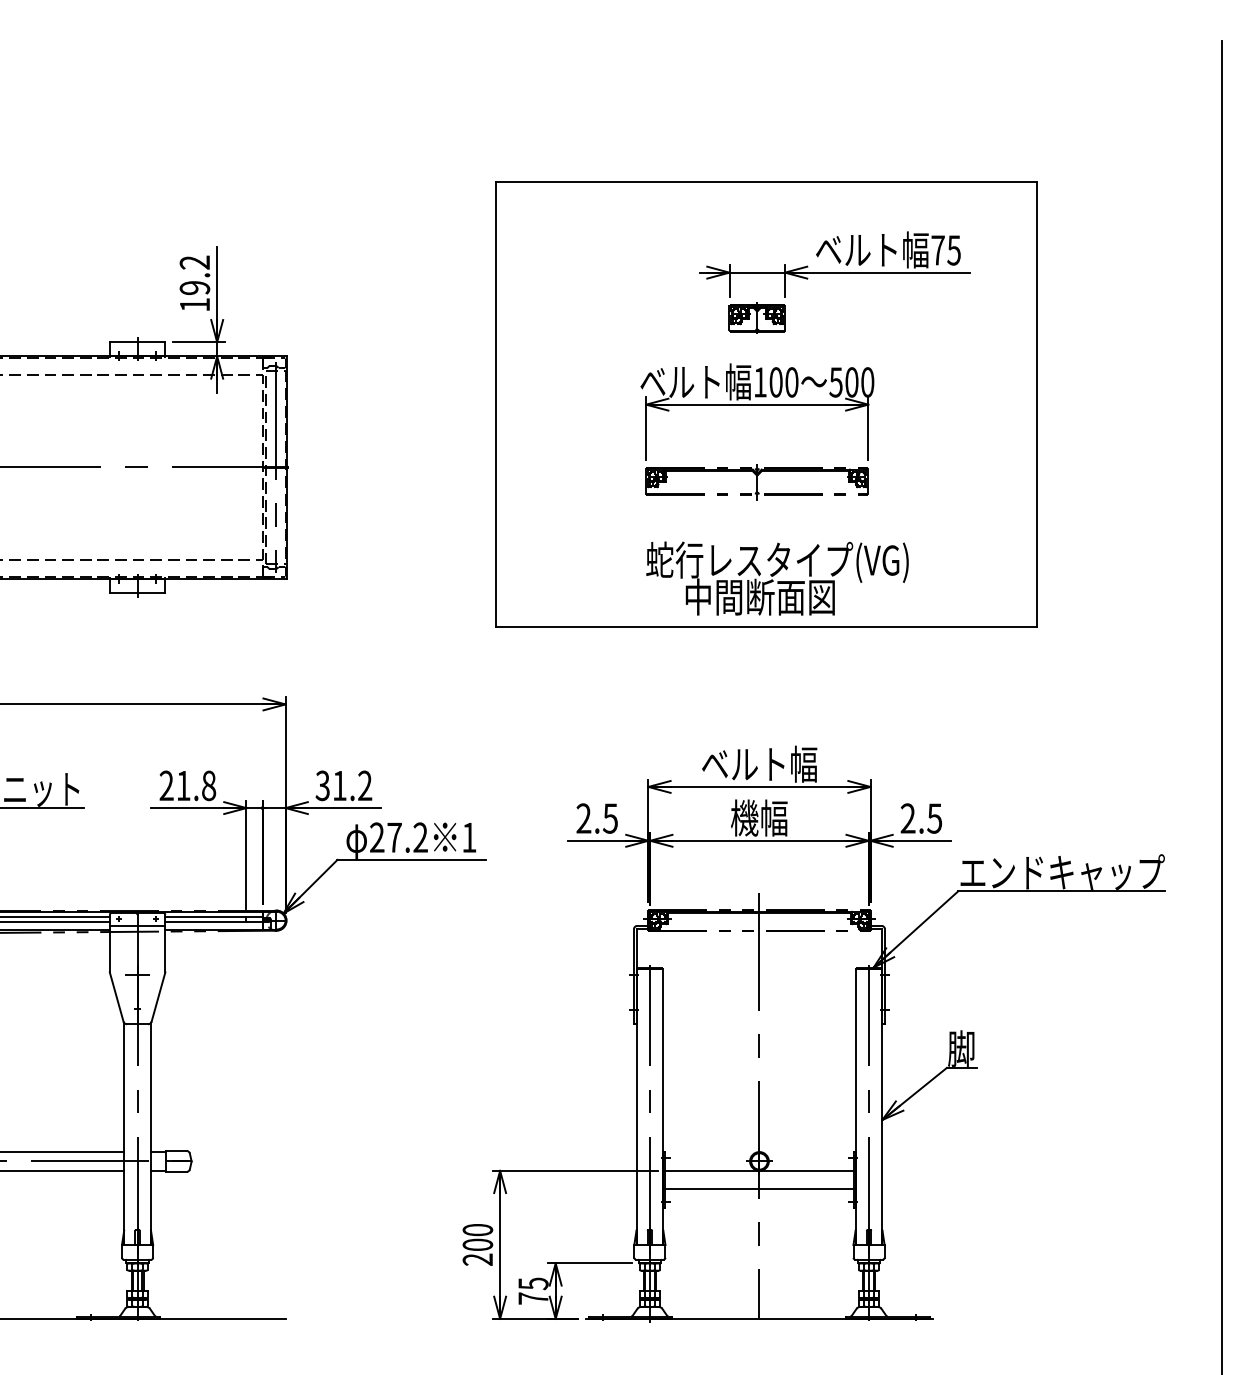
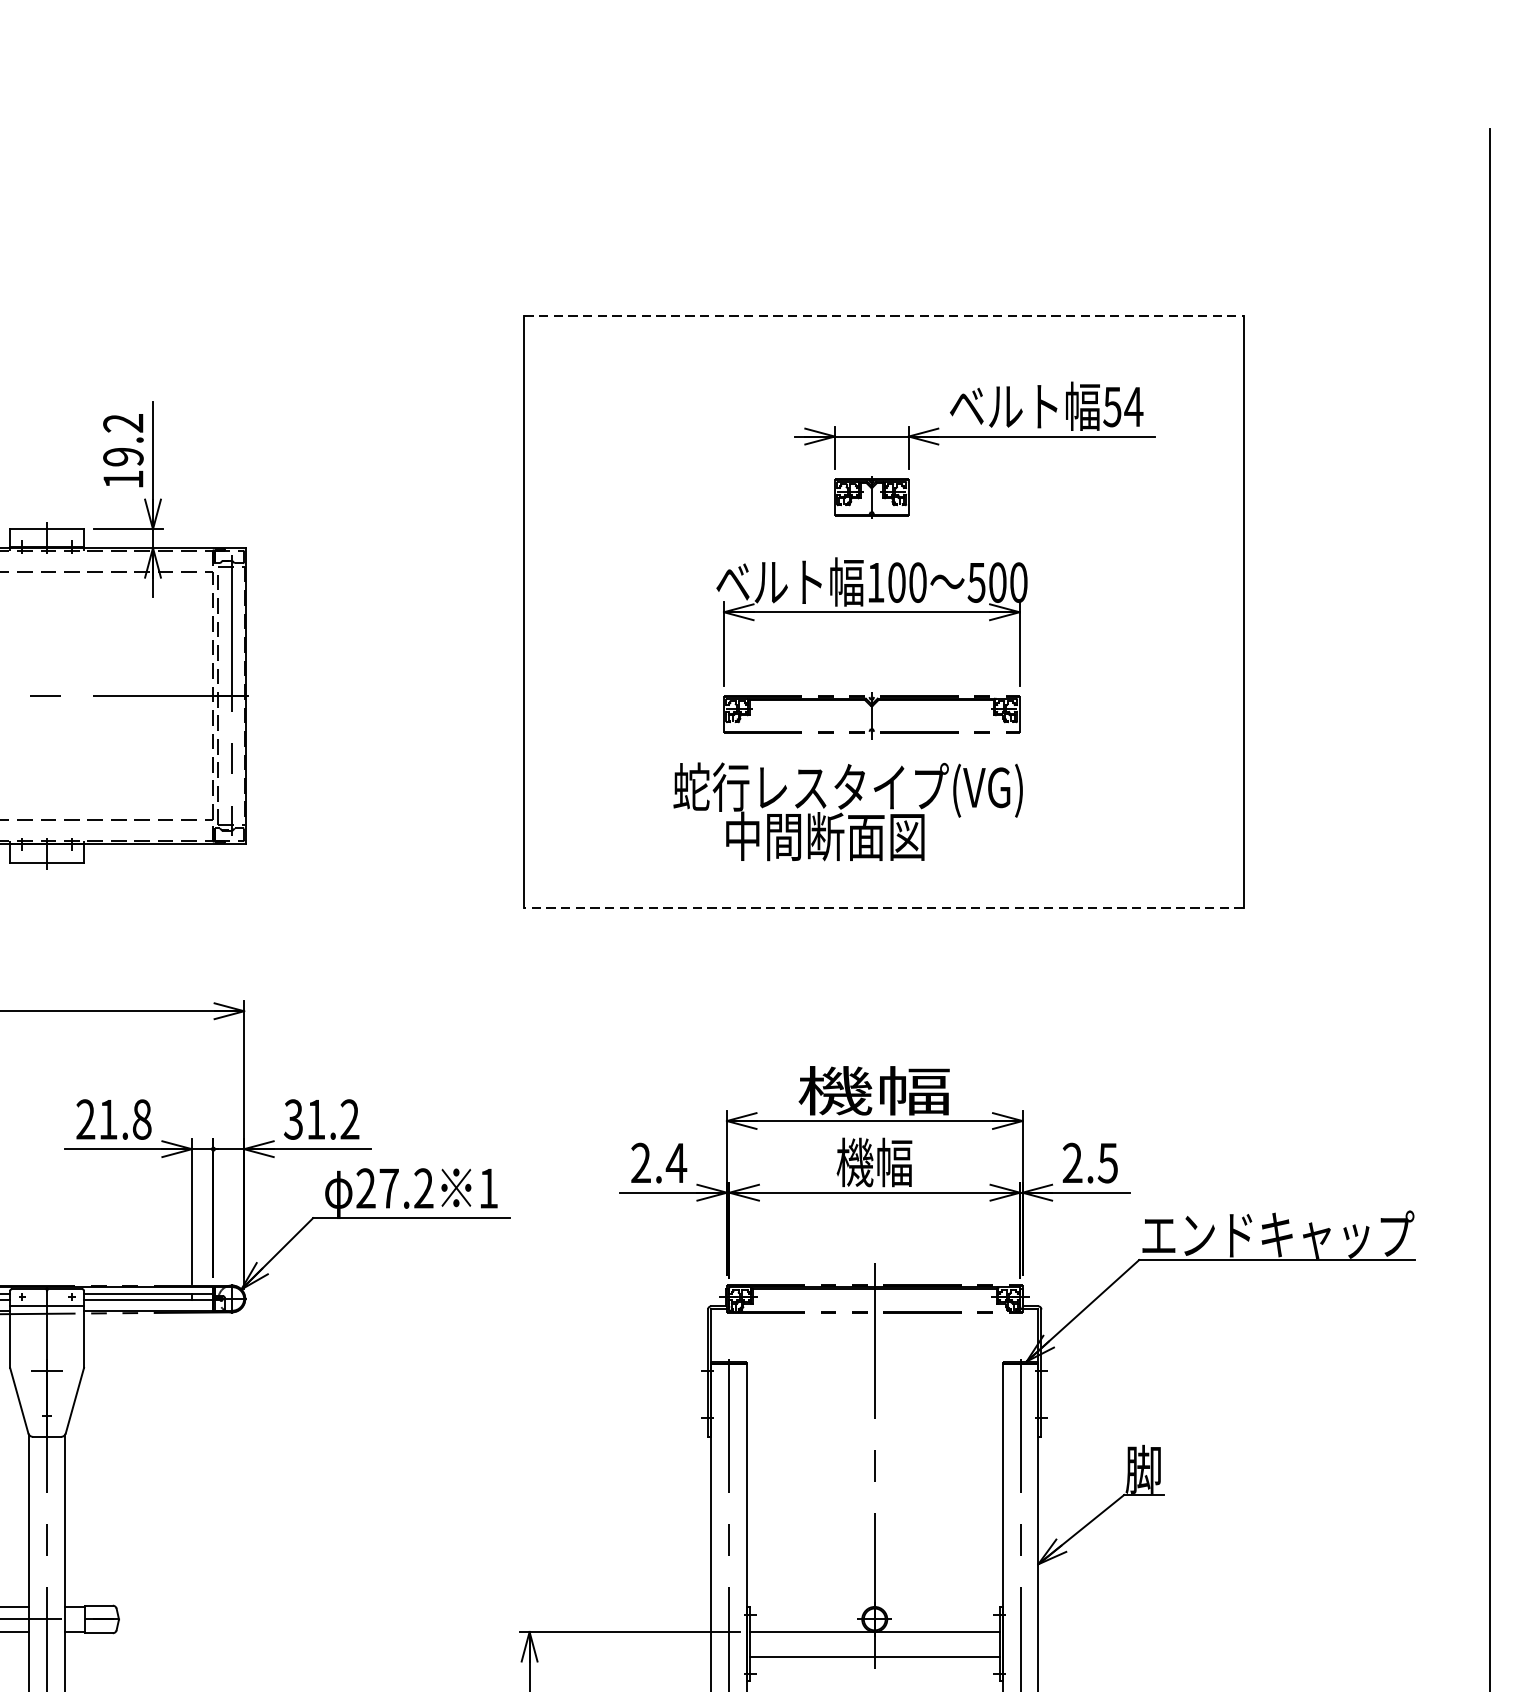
line: (766, 182) -> (884, 316), solid -> dashed
text: (946, 250) -> (1123, 407), 75 -> 54
text: (777, 578) -> (848, 811), moved
line: (765, 626) -> (882, 907), solid -> dashed
text: (759, 763) -> (874, 1089), ベルト幅 -> 機幅
text: (610, 818) -> (676, 1163), 2.5 -> 2.4

